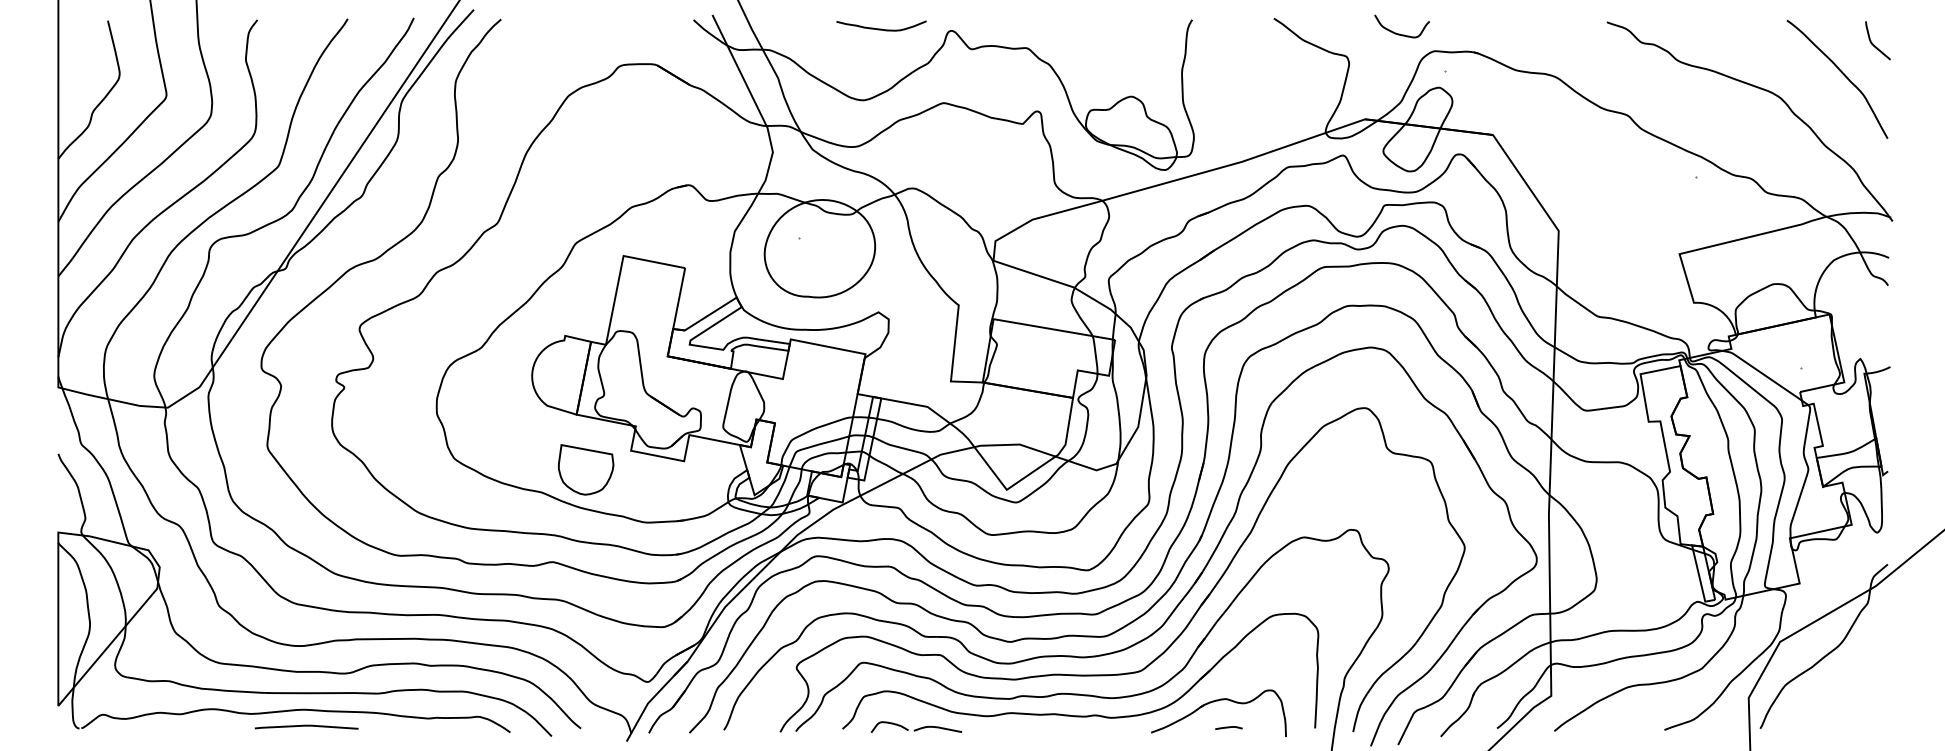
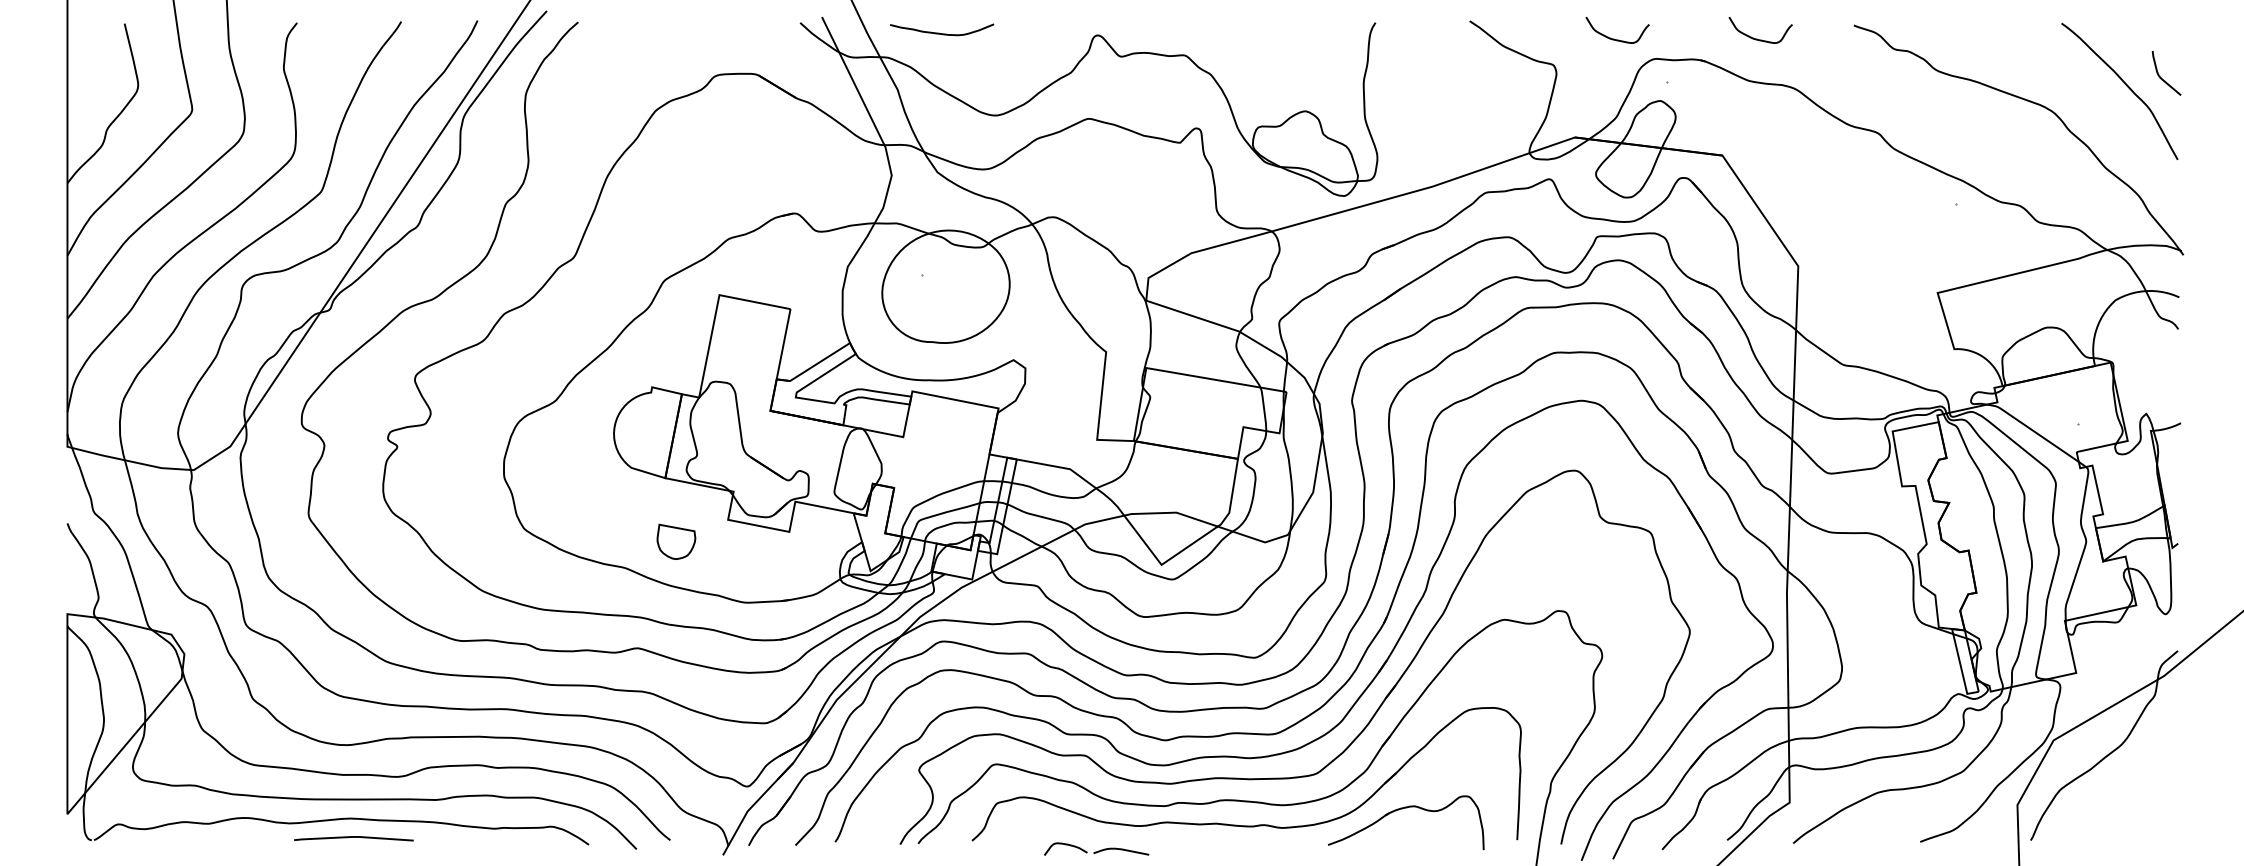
curve: (881, 28) -> (942, 32), moved
curve: (1523, 33) -> (1757, 38), added
curve: (1873, 43) -> (2161, 76), moved
part: (586, 469) -> (676, 541), size x0.6
part: (916, 726) -> (1096, 848), moved
curve: (1228, 727) -> (1417, 839), removed

